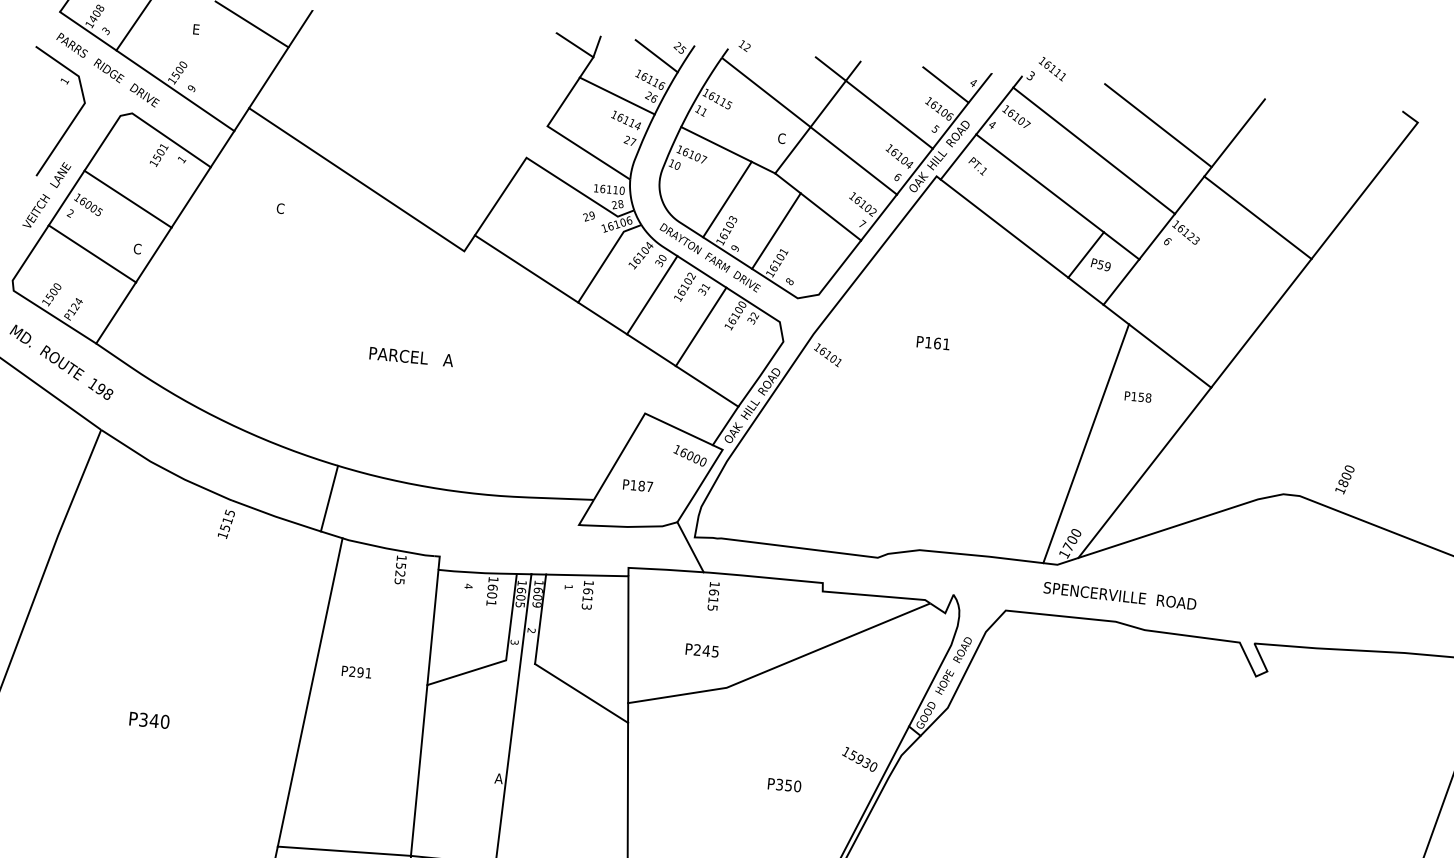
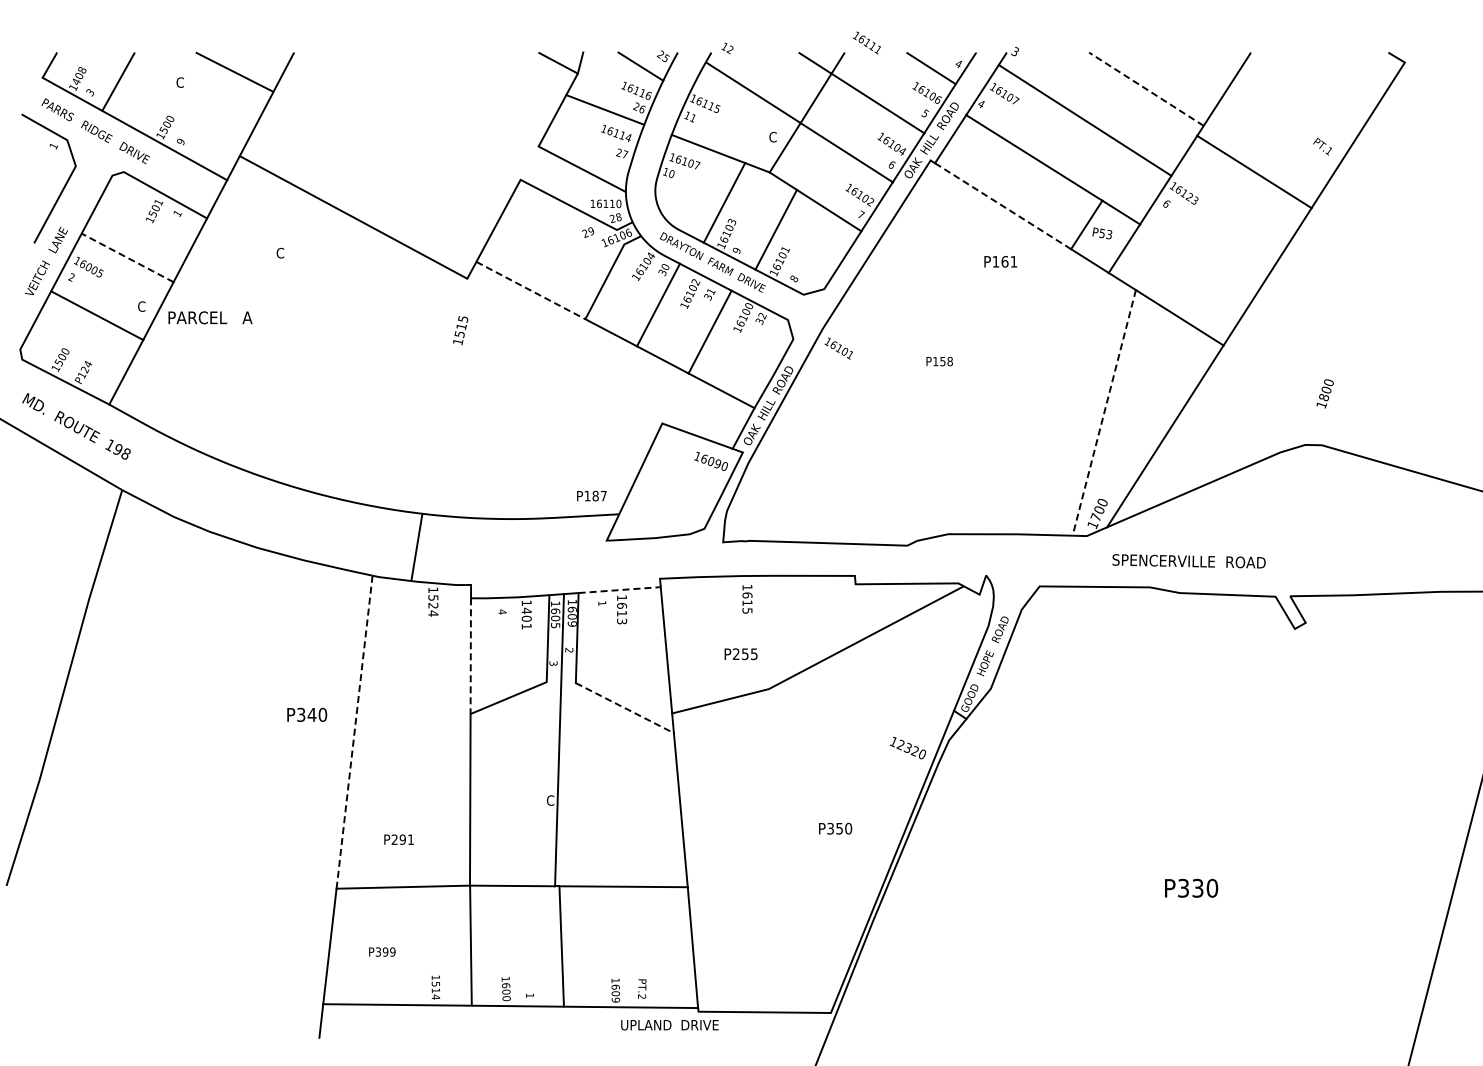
text: (195, 29) -> (179, 82), E -> C
text: (1051, 68) -> (866, 42), moved
line: (1157, 124) -> (1145, 88), solid -> dashed
text: (977, 166) -> (1322, 146), moved
line: (127, 198) -> (127, 257), solid -> dashed
line: (1004, 228) -> (1003, 206), solid -> dashed
text: (1107, 266) -> (1109, 234), P59 -> P53
line: (526, 268) -> (530, 290), solid -> dashed
text: (933, 342) -> (1000, 261), moved
text: (411, 356) -> (210, 317), moved
text: (1137, 396) -> (939, 361), moved
line: (1086, 443) -> (1104, 412), solid -> dashed
text: (695, 458) -> (716, 463), 16000 -> 16090
text: (1344, 479) -> (1324, 393), moved
text: (637, 485) -> (591, 495), moved
line: (329, 497) -> (416, 546), moved
text: (226, 524) -> (460, 330), moved
line: (690, 547) -> (719, 552), removed
line: (588, 575) -> (620, 590), solid -> dashed
text: (399, 581) -> (433, 613), 1525 -> 1524
text: (492, 587) -> (526, 610), 1601 -> 1401
text: (1119, 596) -> (1188, 561), moved
line: (432, 627) -> (470, 656), solid -> dashed
text: (705, 651) -> (744, 654), P245 -> P255
text: (356, 671) -> (398, 839), moved
line: (310, 692) -> (354, 732), solid -> dashed
line: (582, 693) -> (625, 708), solid -> dashed
text: (149, 720) -> (307, 714), moved
text: (859, 759) -> (907, 748), 15930 -> 12320
text: (498, 778) -> (550, 800), A -> C
text: (784, 784) -> (835, 828), moved

